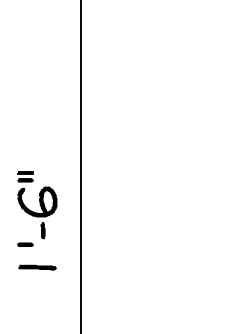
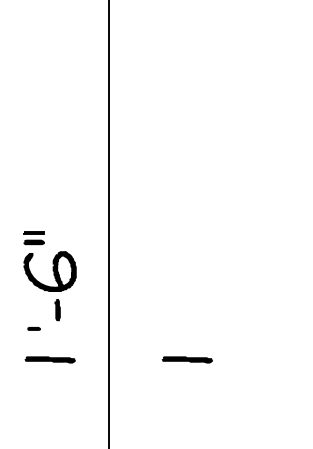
part: (25, 244) -> (34, 328), size x0.6
part: (139, 267) -> (187, 359), added

